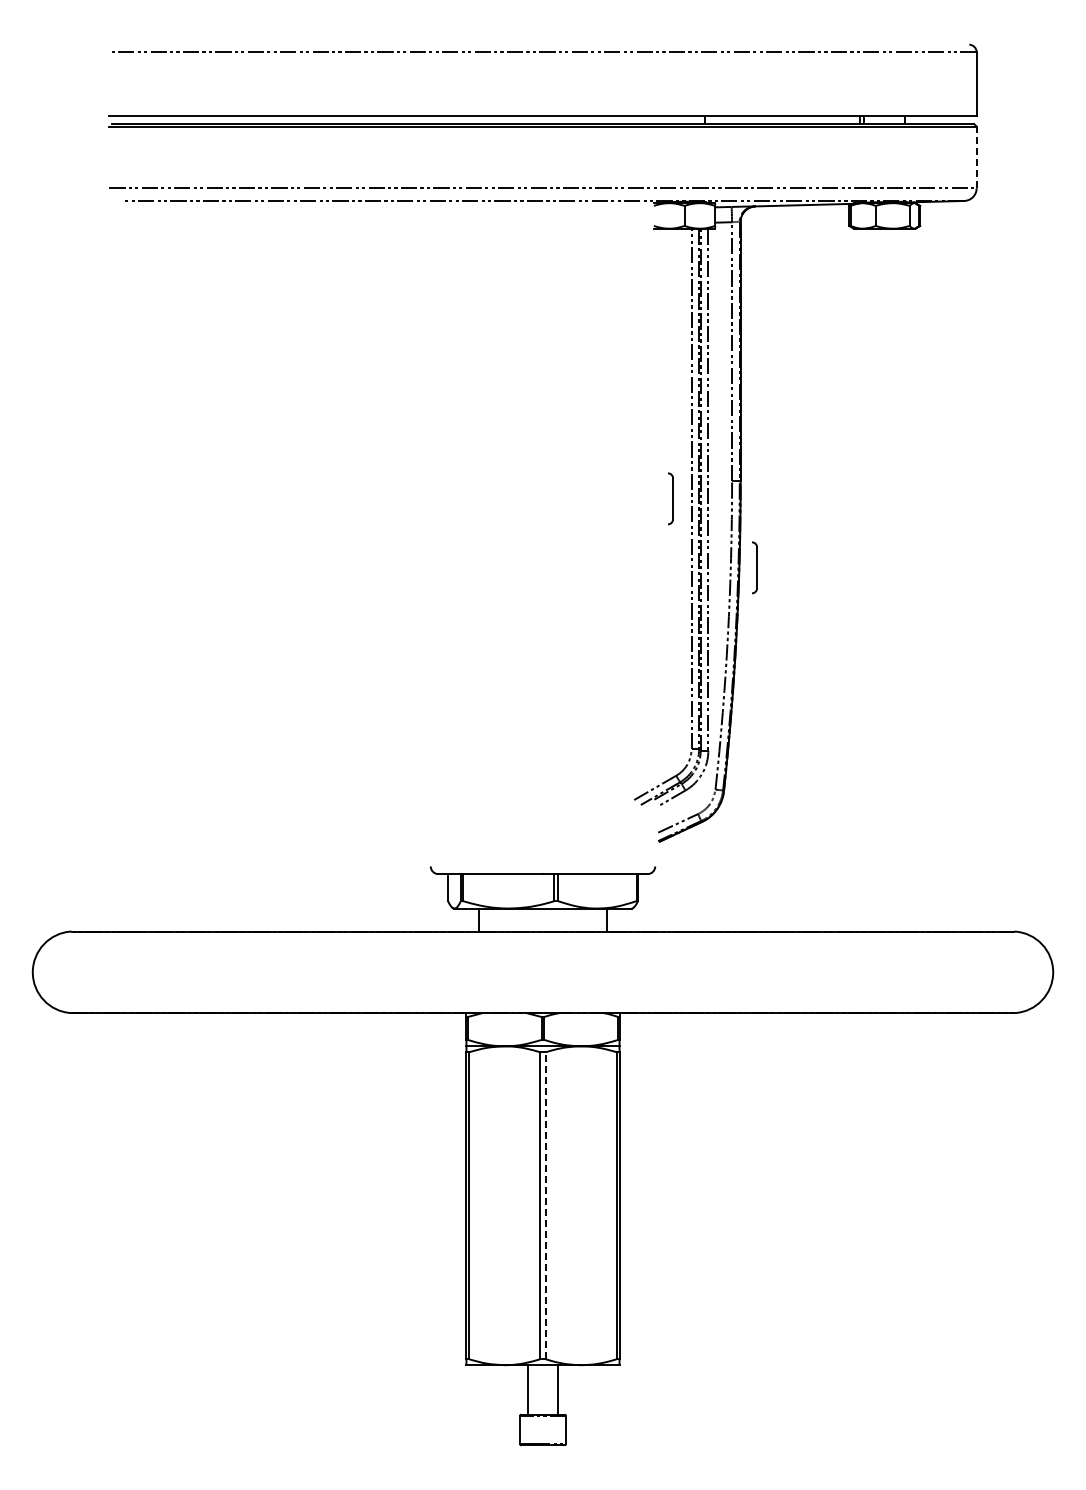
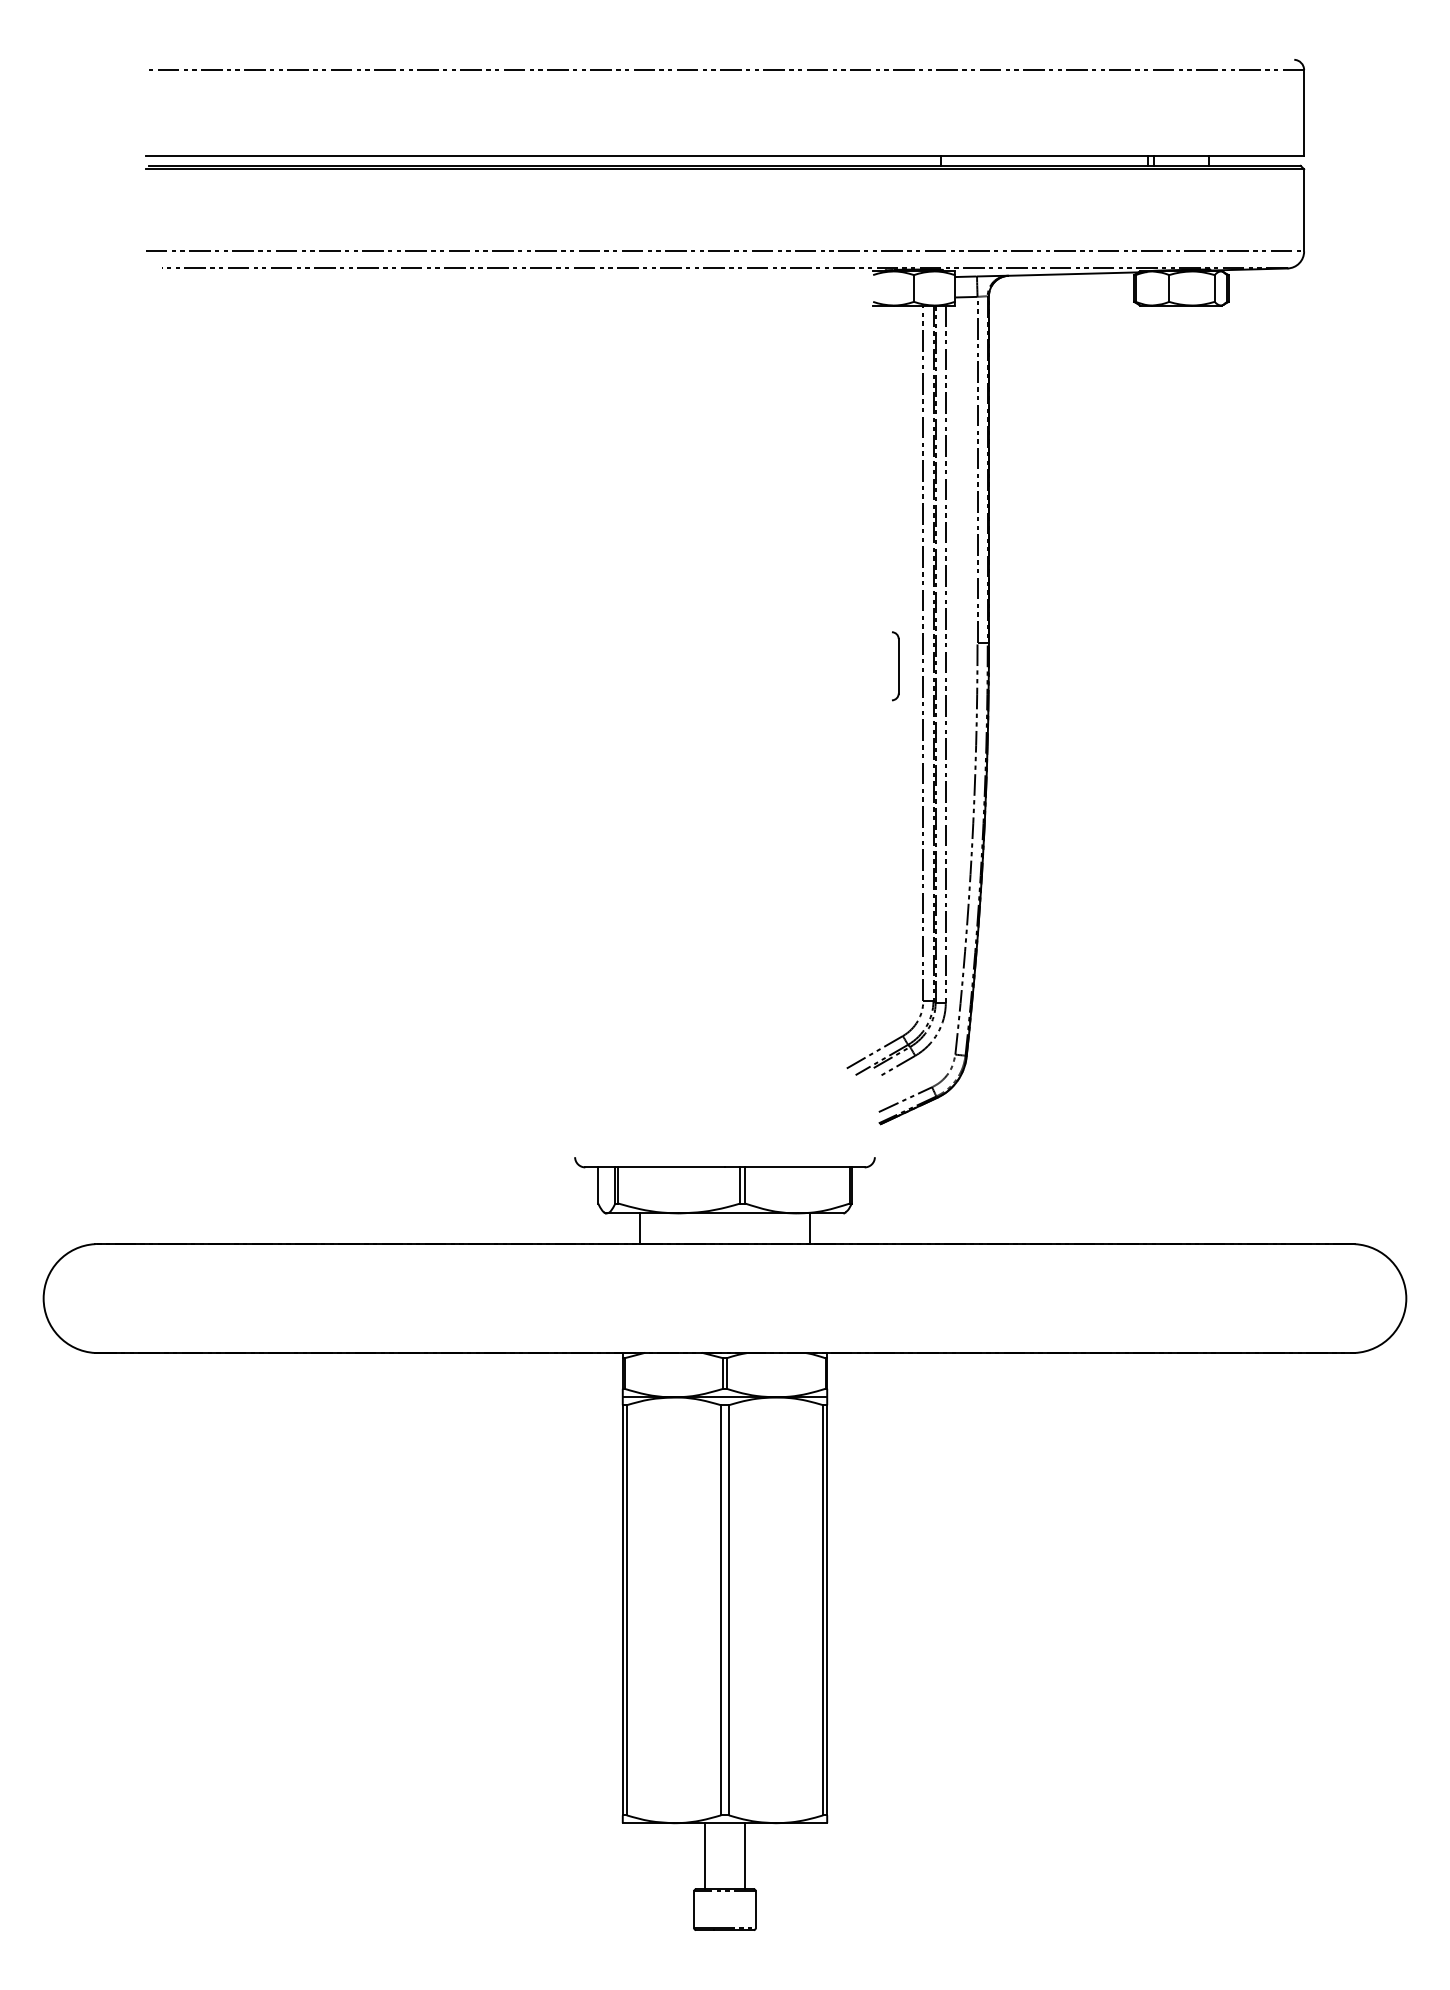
line: (976, 157) -> (1303, 210), dashed -> solid
part: (754, 567) -> (1007, 757), removed
line: (545, 1205) -> (728, 1609), dashed -> solid

